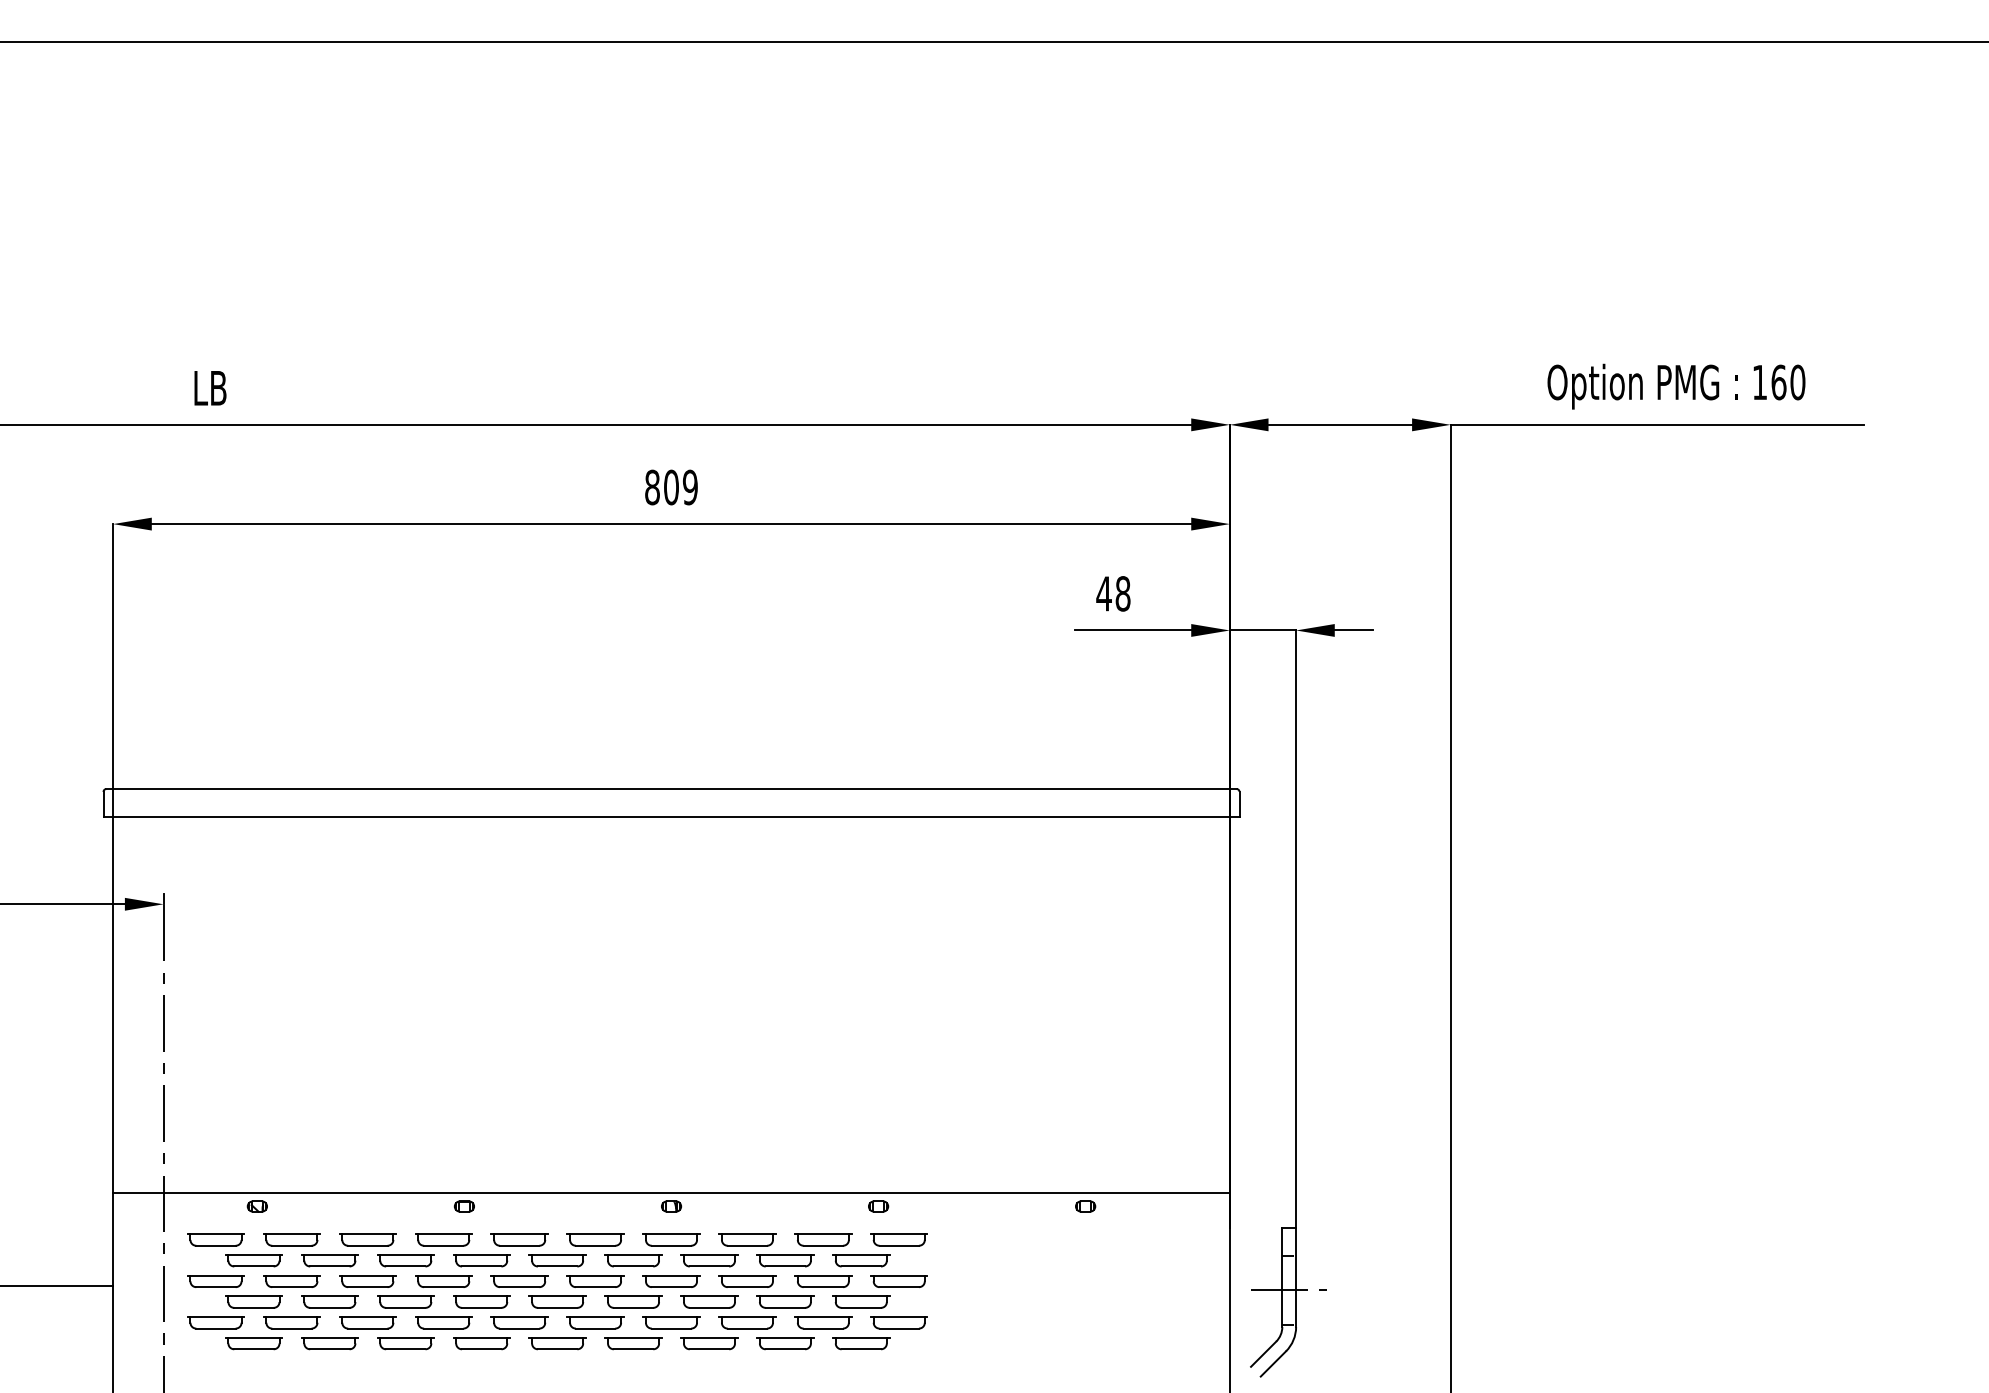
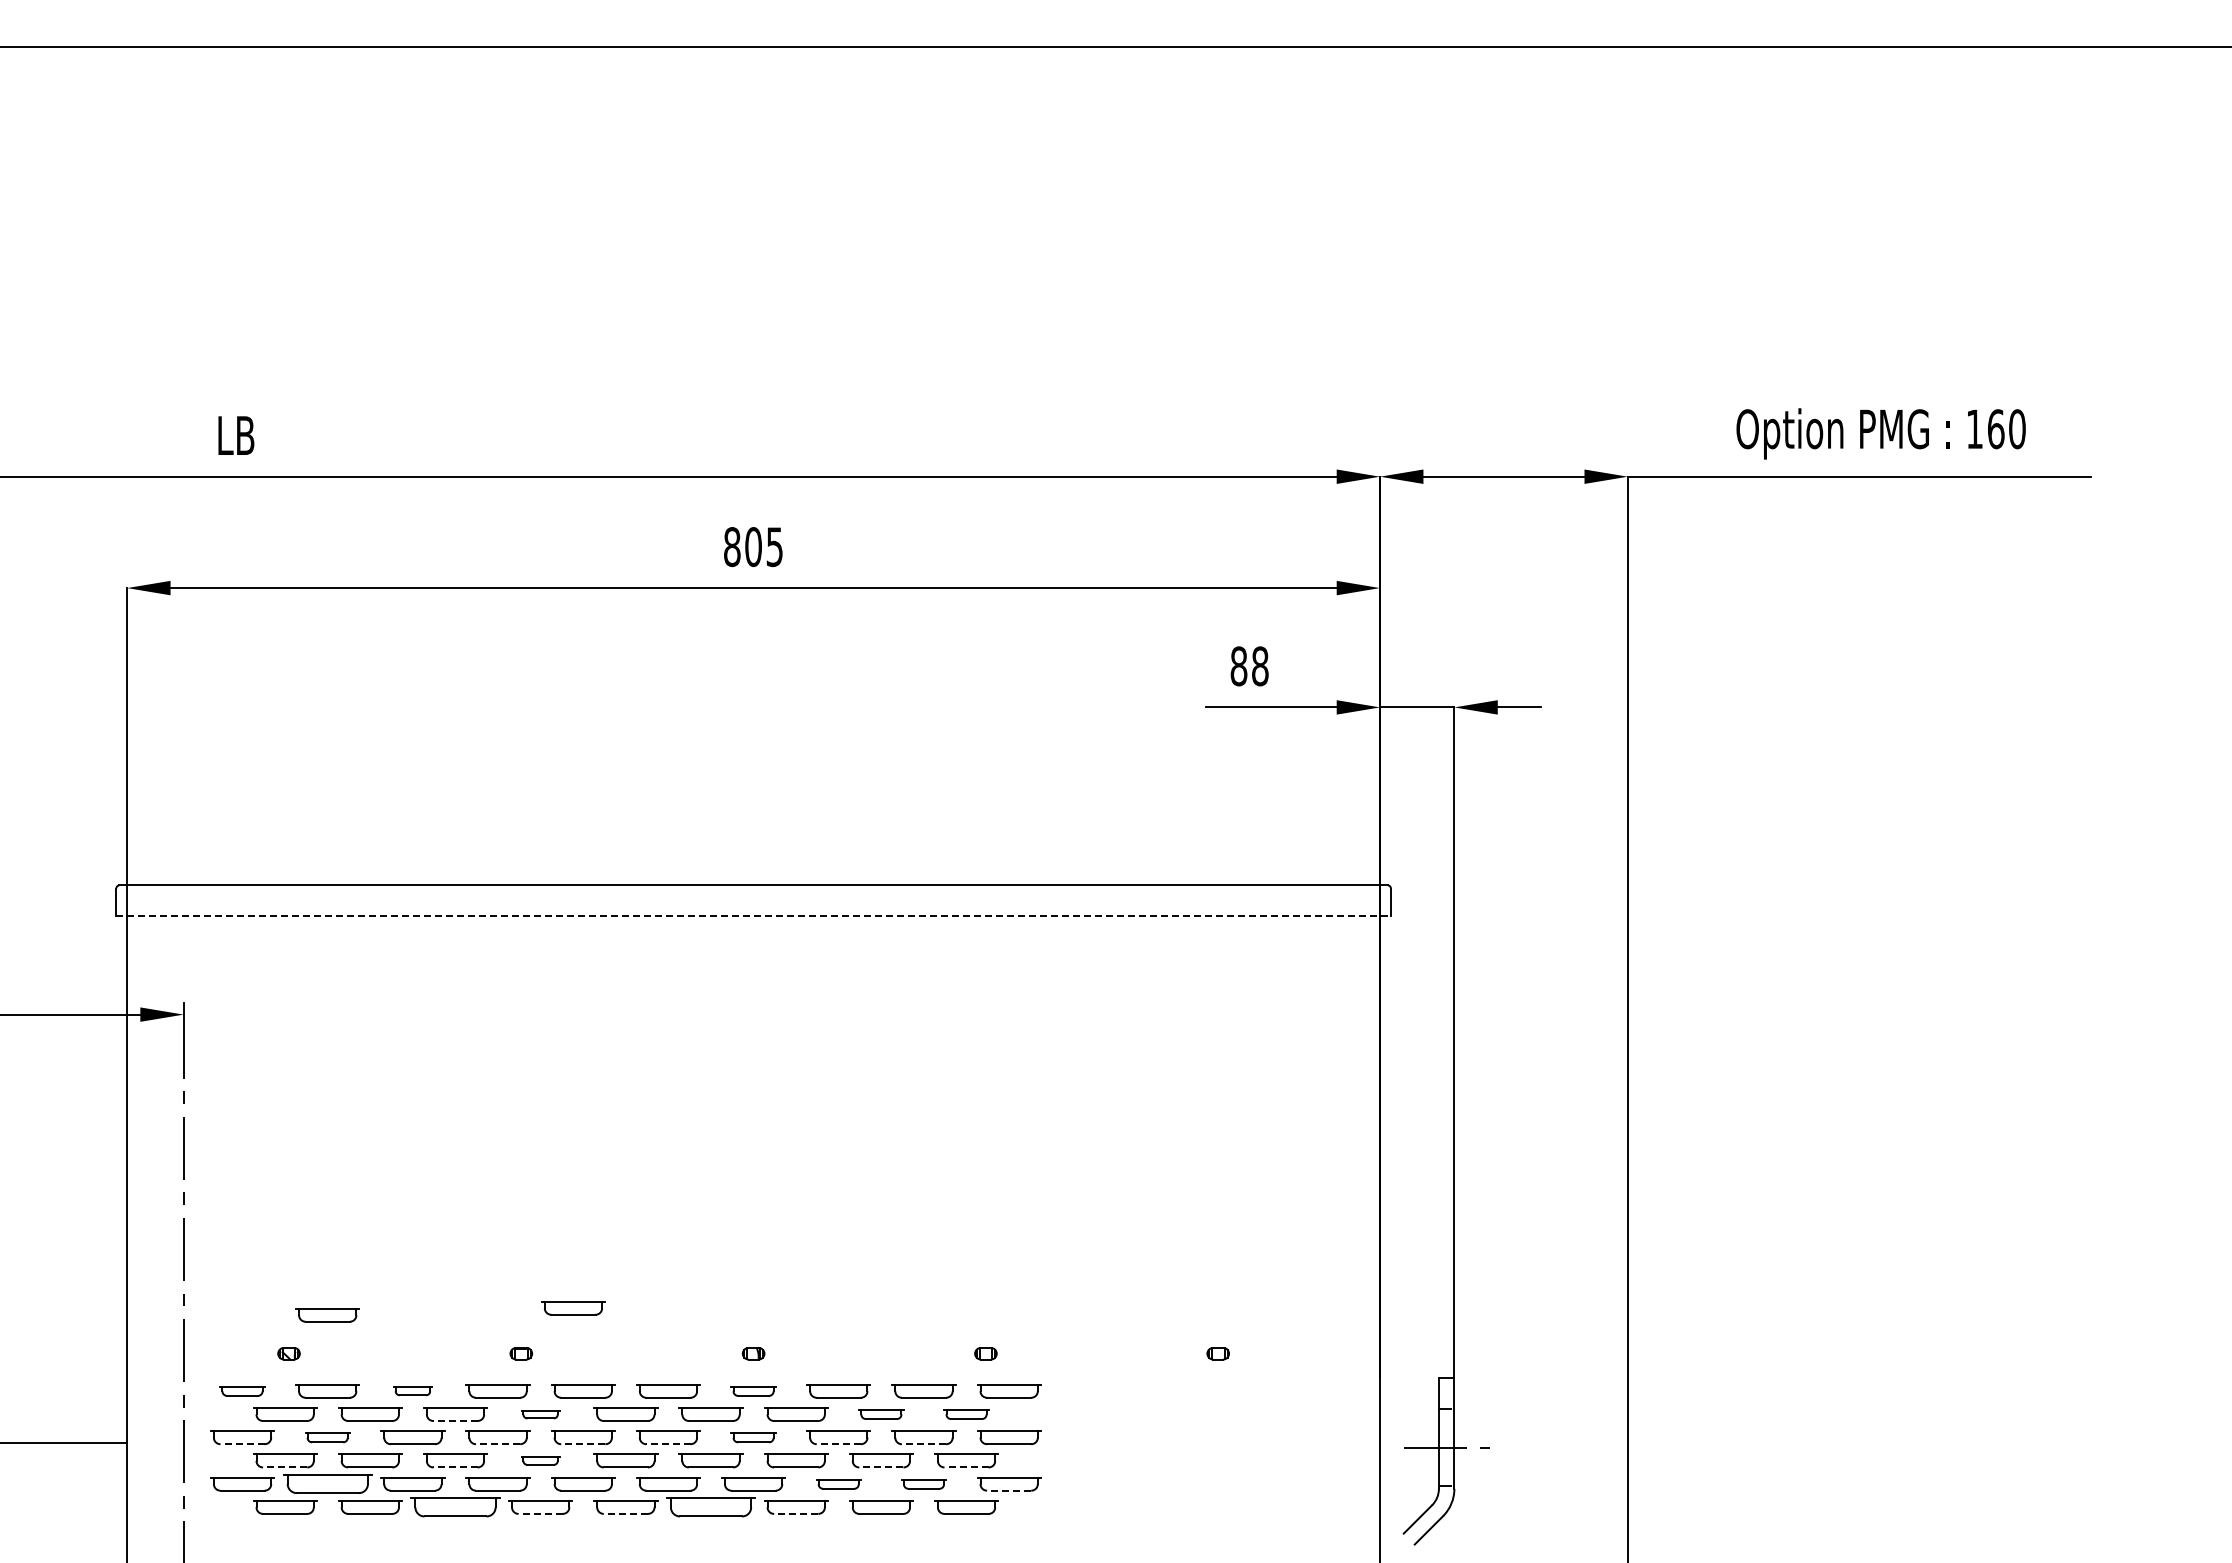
text: (690, 487) -> (774, 546), 809 -> 805
text: (1103, 594) -> (1238, 666), 48 -> 88
line: (672, 816) -> (754, 916), solid -> dashed
part: (510, 1166) -> (573, 1308), added
part: (291, 1172) -> (327, 1315), added
line: (671, 1192) -> (753, 1338), removed
part: (215, 1240) -> (242, 1391), size x0.7
part: (367, 1240) -> (412, 1391), size x0.6
part: (671, 1240) -> (753, 1391), size x0.7
part: (481, 1260) -> (540, 1414), size x0.6
part: (785, 1260) -> (881, 1414), size x0.7
part: (861, 1260) -> (966, 1414), size x0.7
line: (405, 1266) -> (455, 1420), solid -> dashed
part: (291, 1281) -> (327, 1437), size x0.7
part: (671, 1281) -> (753, 1437), size x0.7
line: (215, 1287) -> (242, 1444), solid -> dashed
line: (443, 1287) -> (497, 1444), solid -> dashed
line: (518, 1287) -> (582, 1444), solid -> dashed
line: (594, 1287) -> (667, 1444), solid -> dashed
line: (747, 1287) -> (838, 1444), solid -> dashed
line: (822, 1287) -> (923, 1444), solid -> dashed
part: (481, 1301) -> (540, 1460), size x0.6
line: (253, 1307) -> (284, 1467), solid -> dashed
line: (405, 1307) -> (455, 1467), solid -> dashed
line: (784, 1307) -> (880, 1467), solid -> dashed
line: (861, 1307) -> (966, 1467), solid -> dashed
part: (291, 1323) -> (327, 1484), size x1.4
part: (747, 1323) -> (838, 1484), size x0.7
part: (822, 1323) -> (923, 1484), size x0.7
line: (898, 1328) -> (1008, 1490), solid -> dashed
part: (405, 1343) -> (455, 1507), size x1.4
part: (633, 1343) -> (710, 1507), size x1.4
line: (481, 1348) -> (540, 1513), solid -> dashed
line: (557, 1348) -> (625, 1513), solid -> dashed
line: (708, 1348) -> (795, 1513), solid -> dashed

